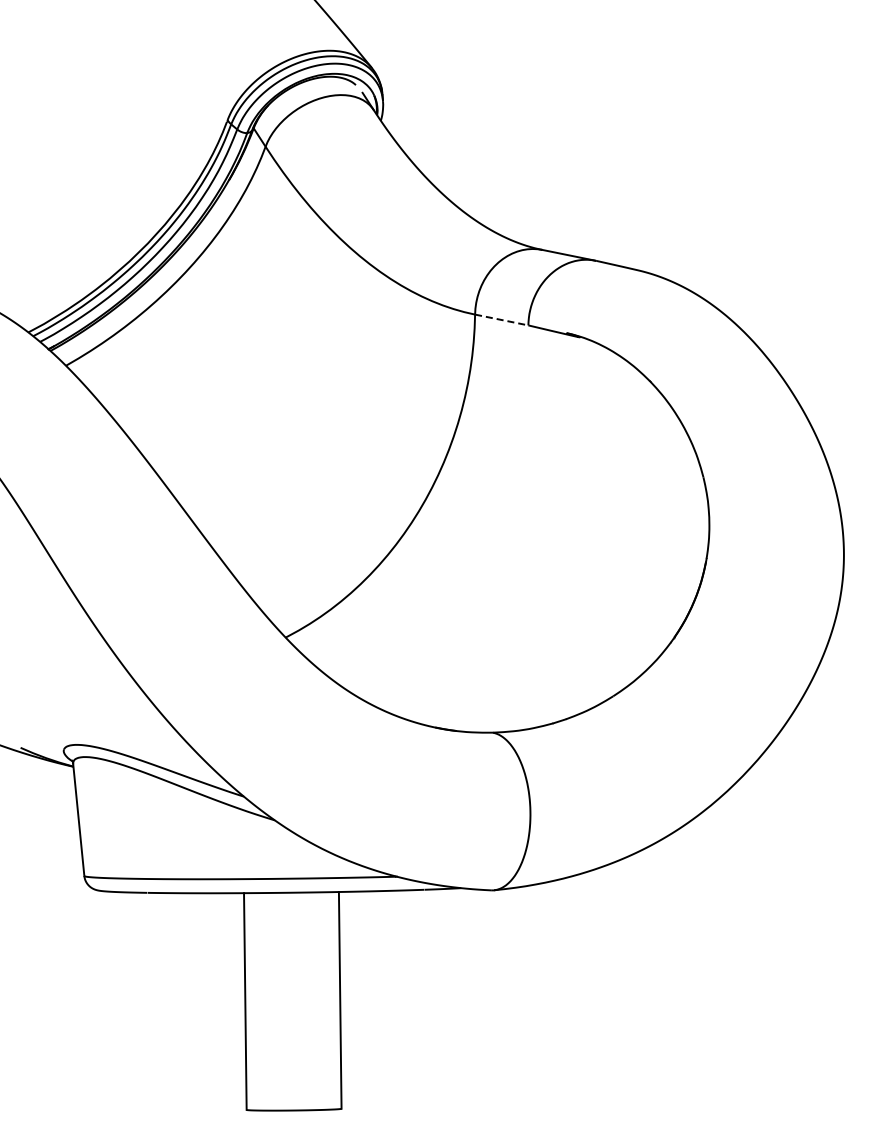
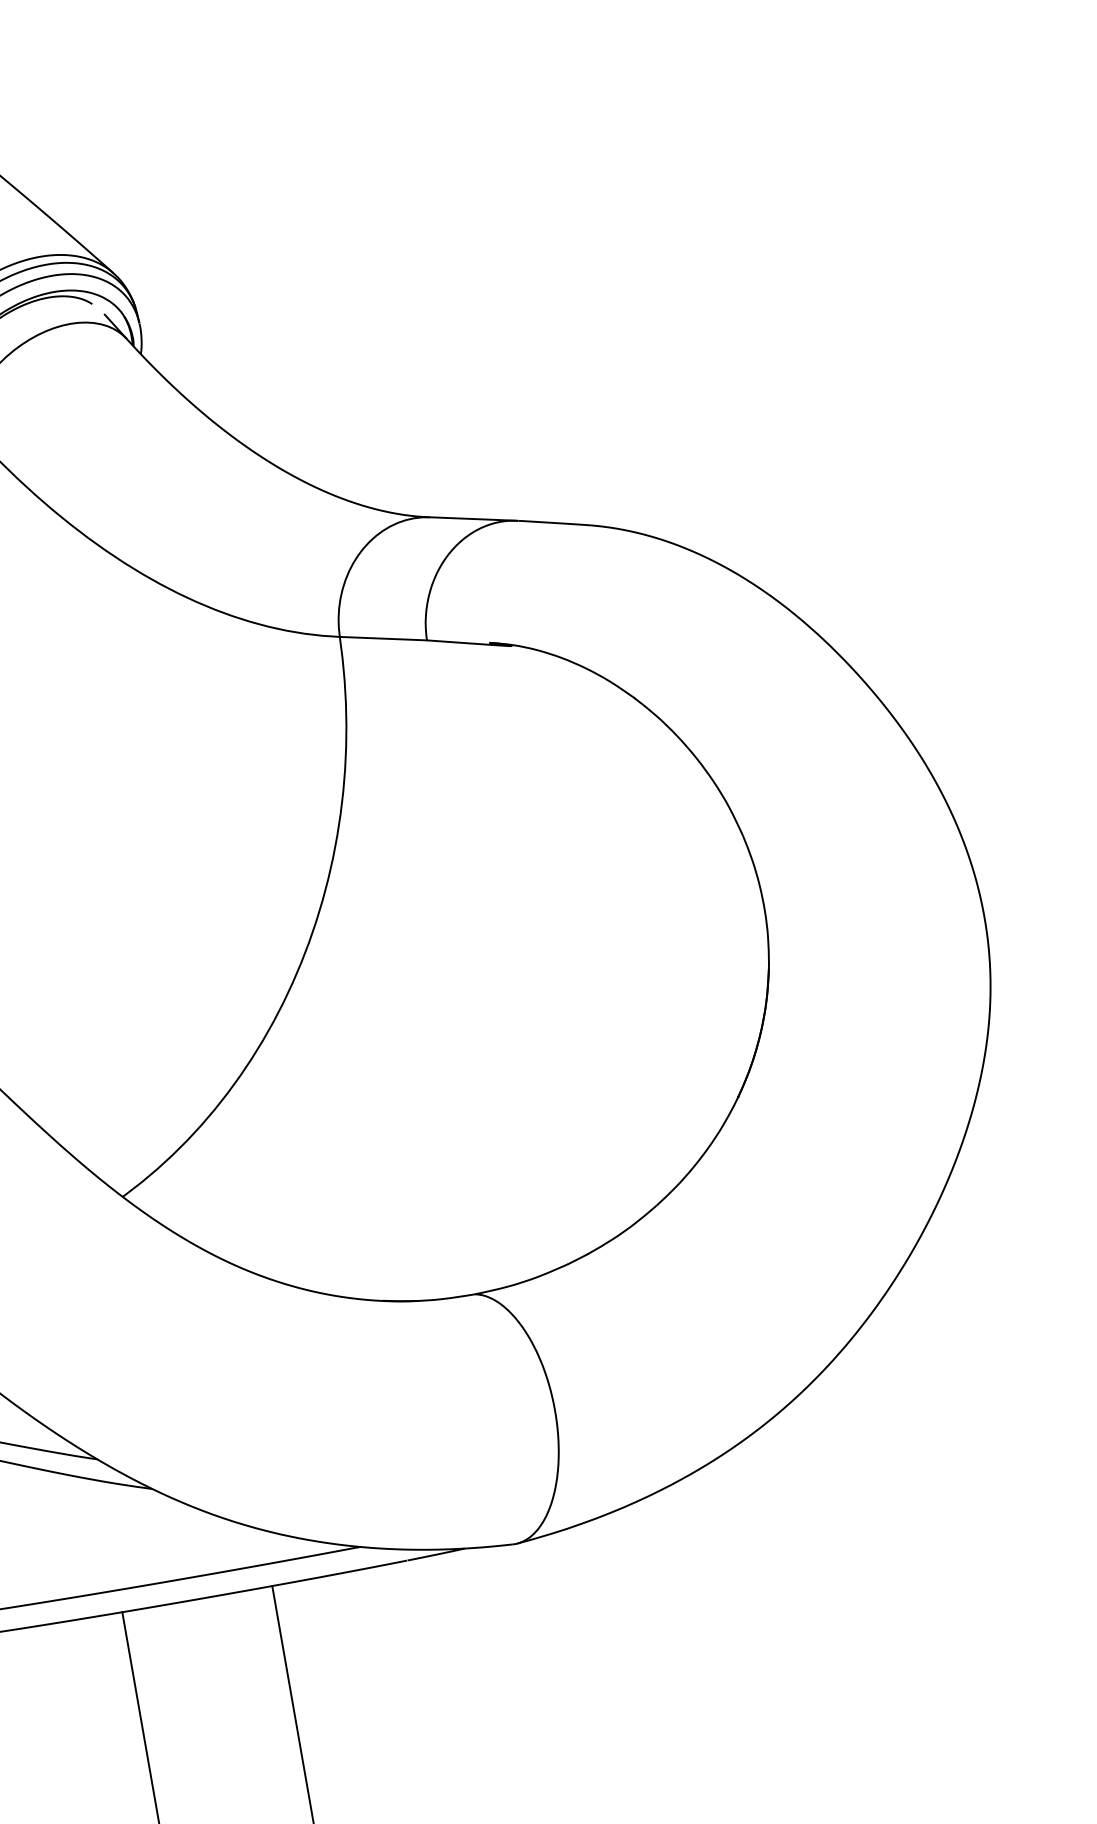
line: (502, 320) -> (384, 639), dashed -> solid

